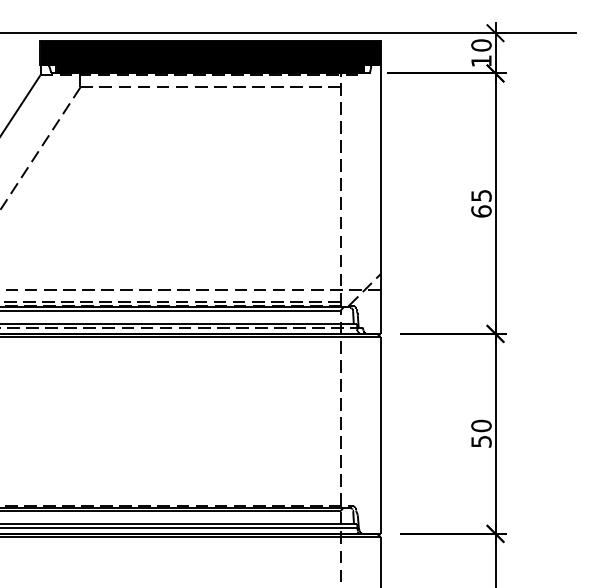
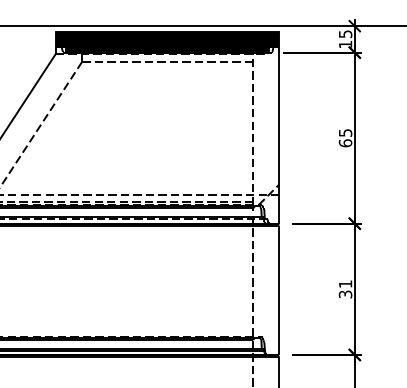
text: (481, 45) -> (345, 34), 10 -> 15
text: (481, 432) -> (345, 288), 50 -> 31

